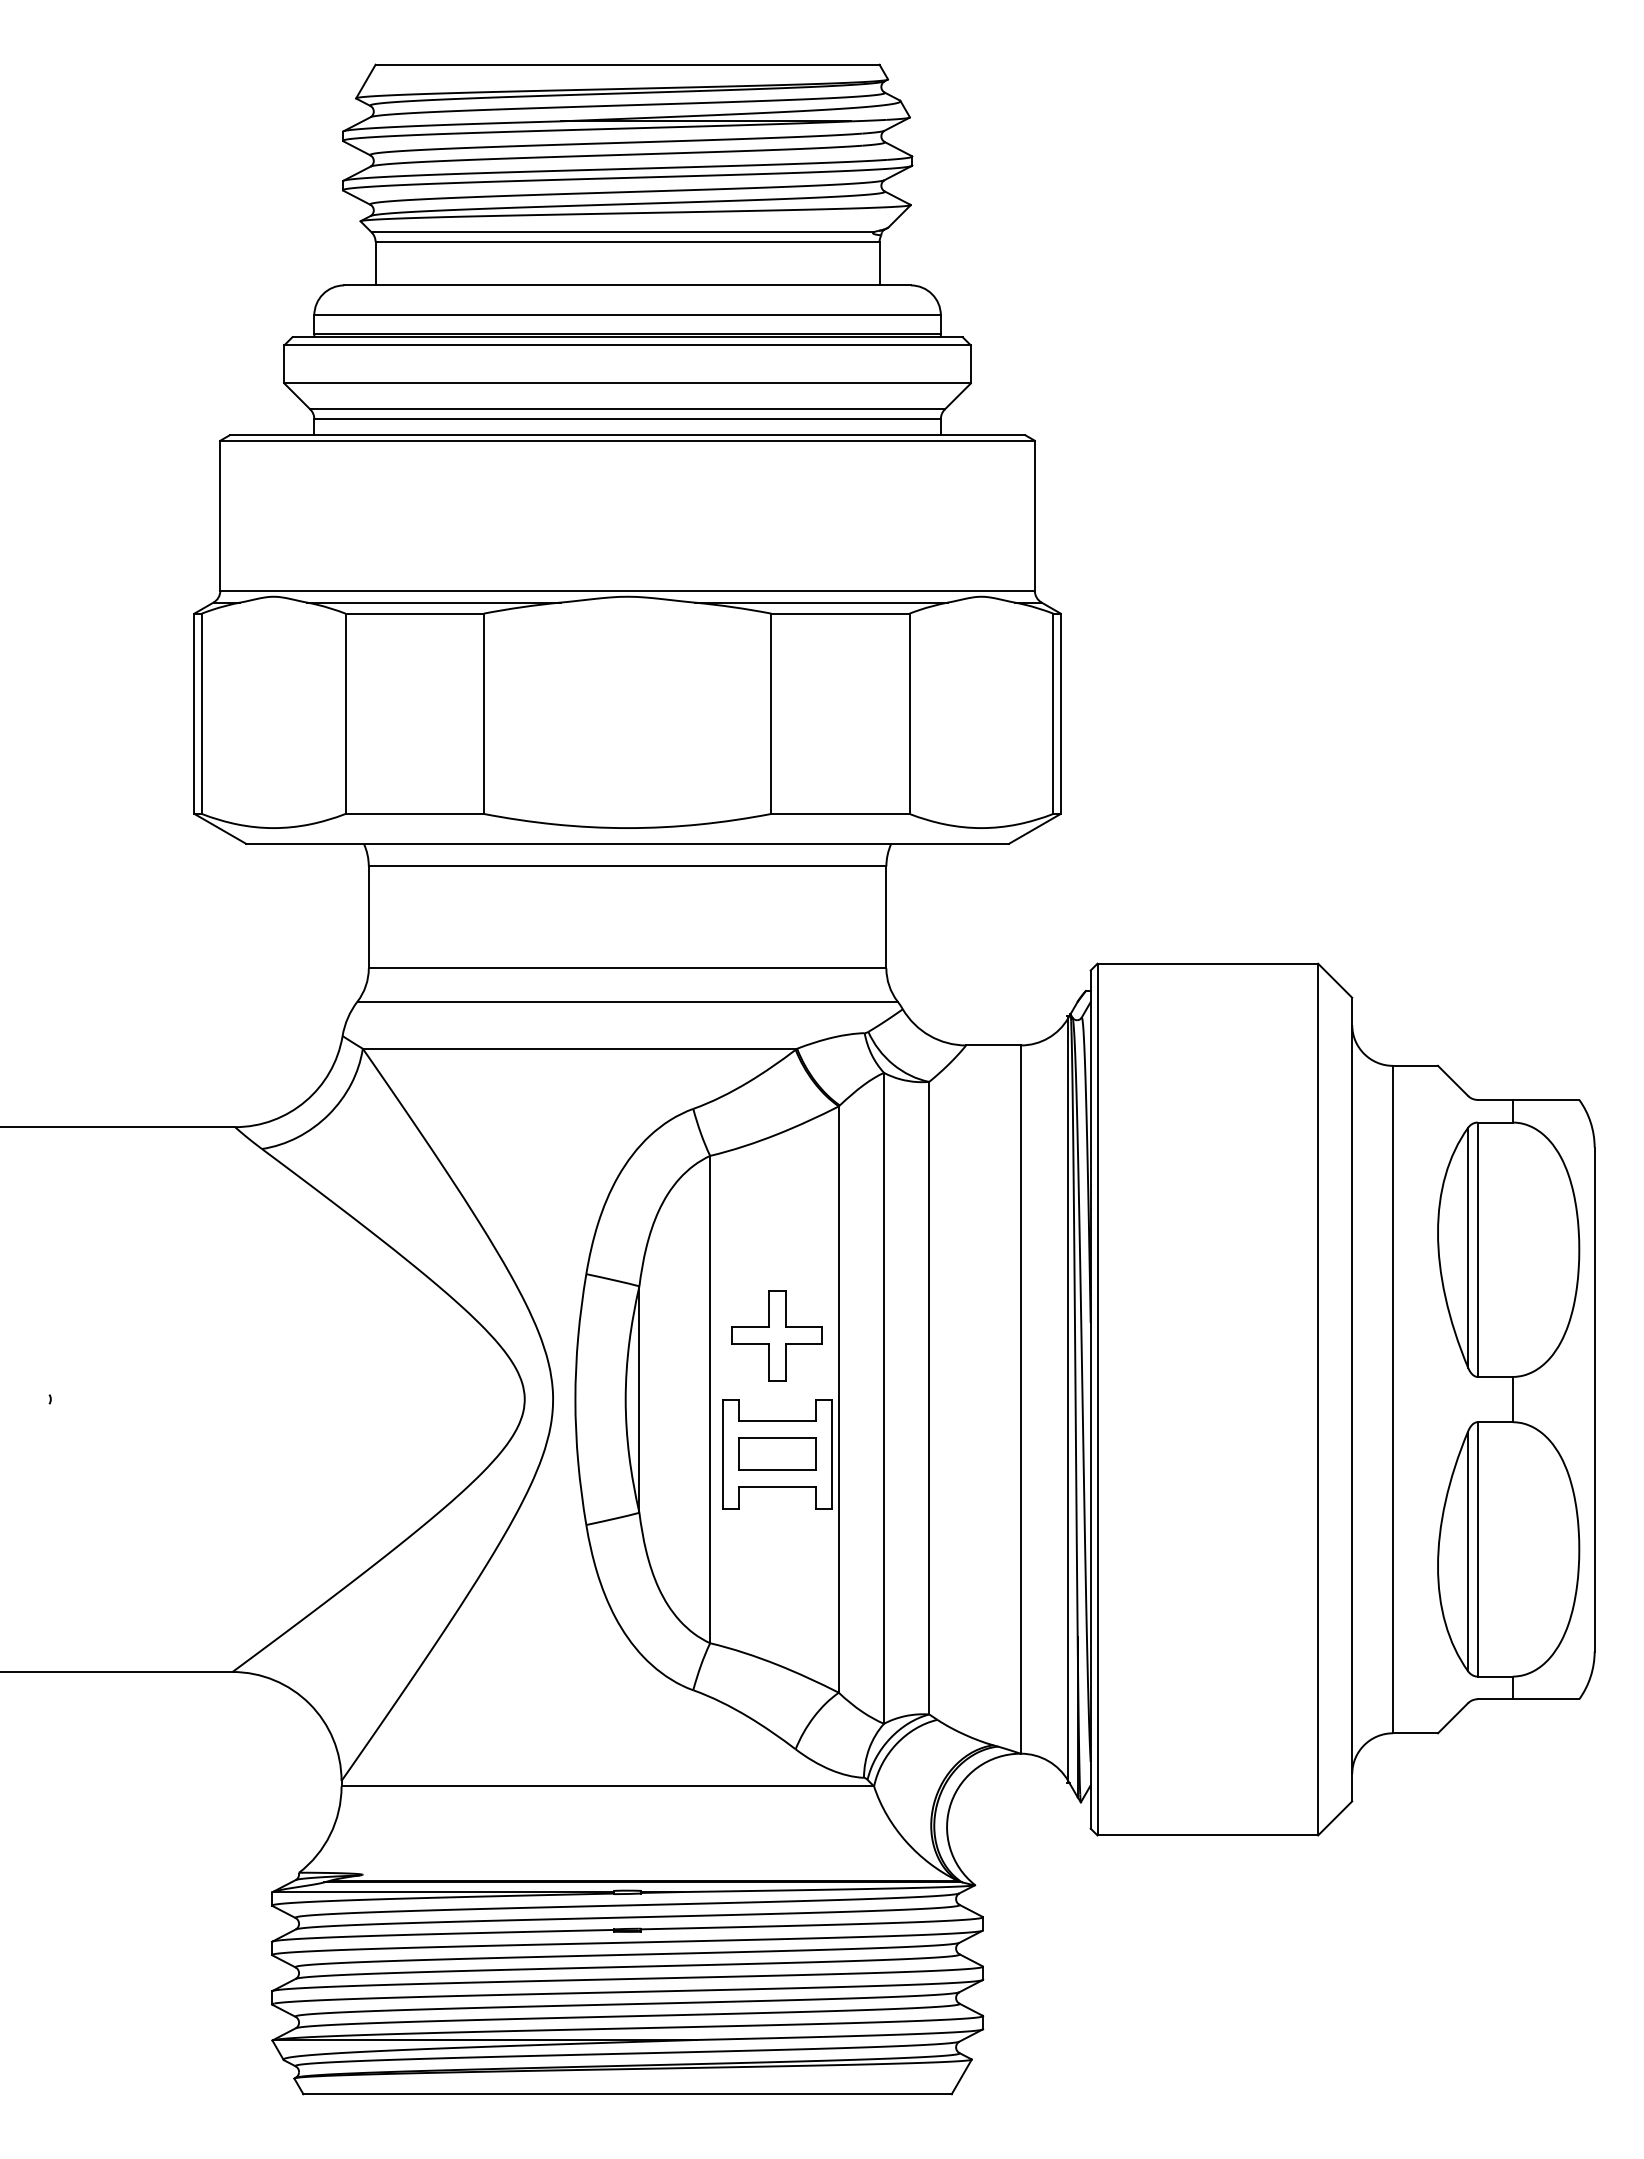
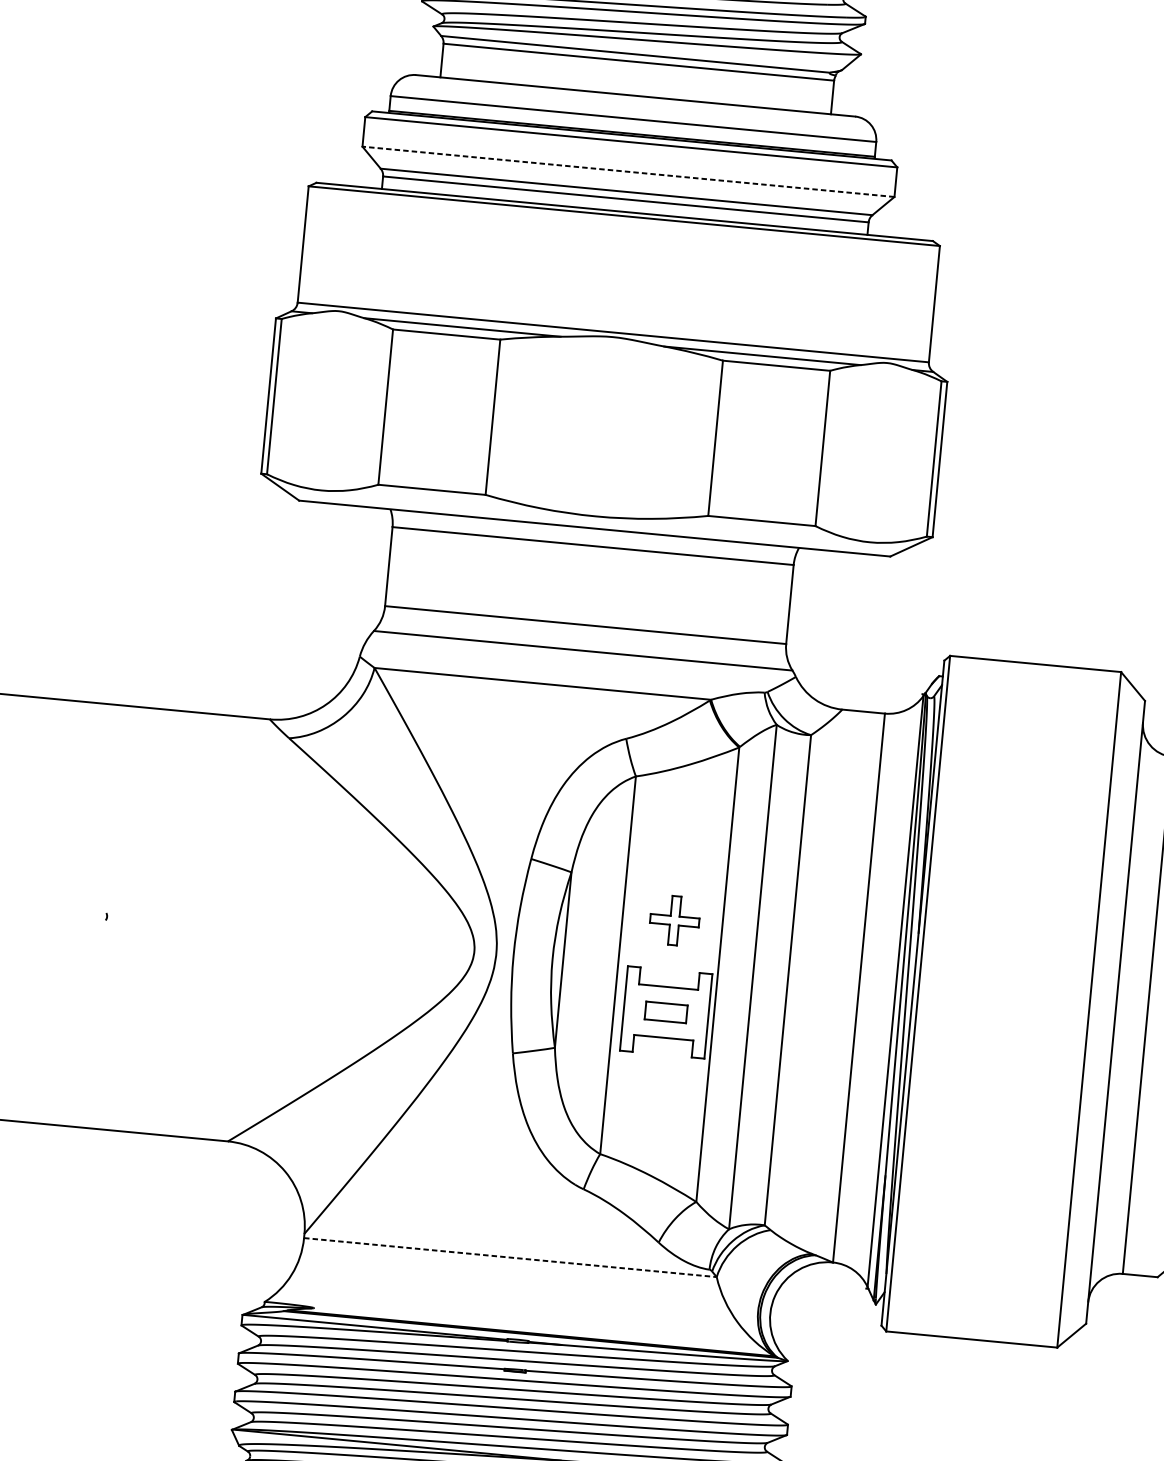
line: (627, 383) -> (628, 171), solid -> dashed
part: (776, 1335) -> (674, 920), size x0.7
part: (777, 1453) -> (666, 1012), size x0.7
line: (608, 1786) -> (510, 1257), solid -> dashed

